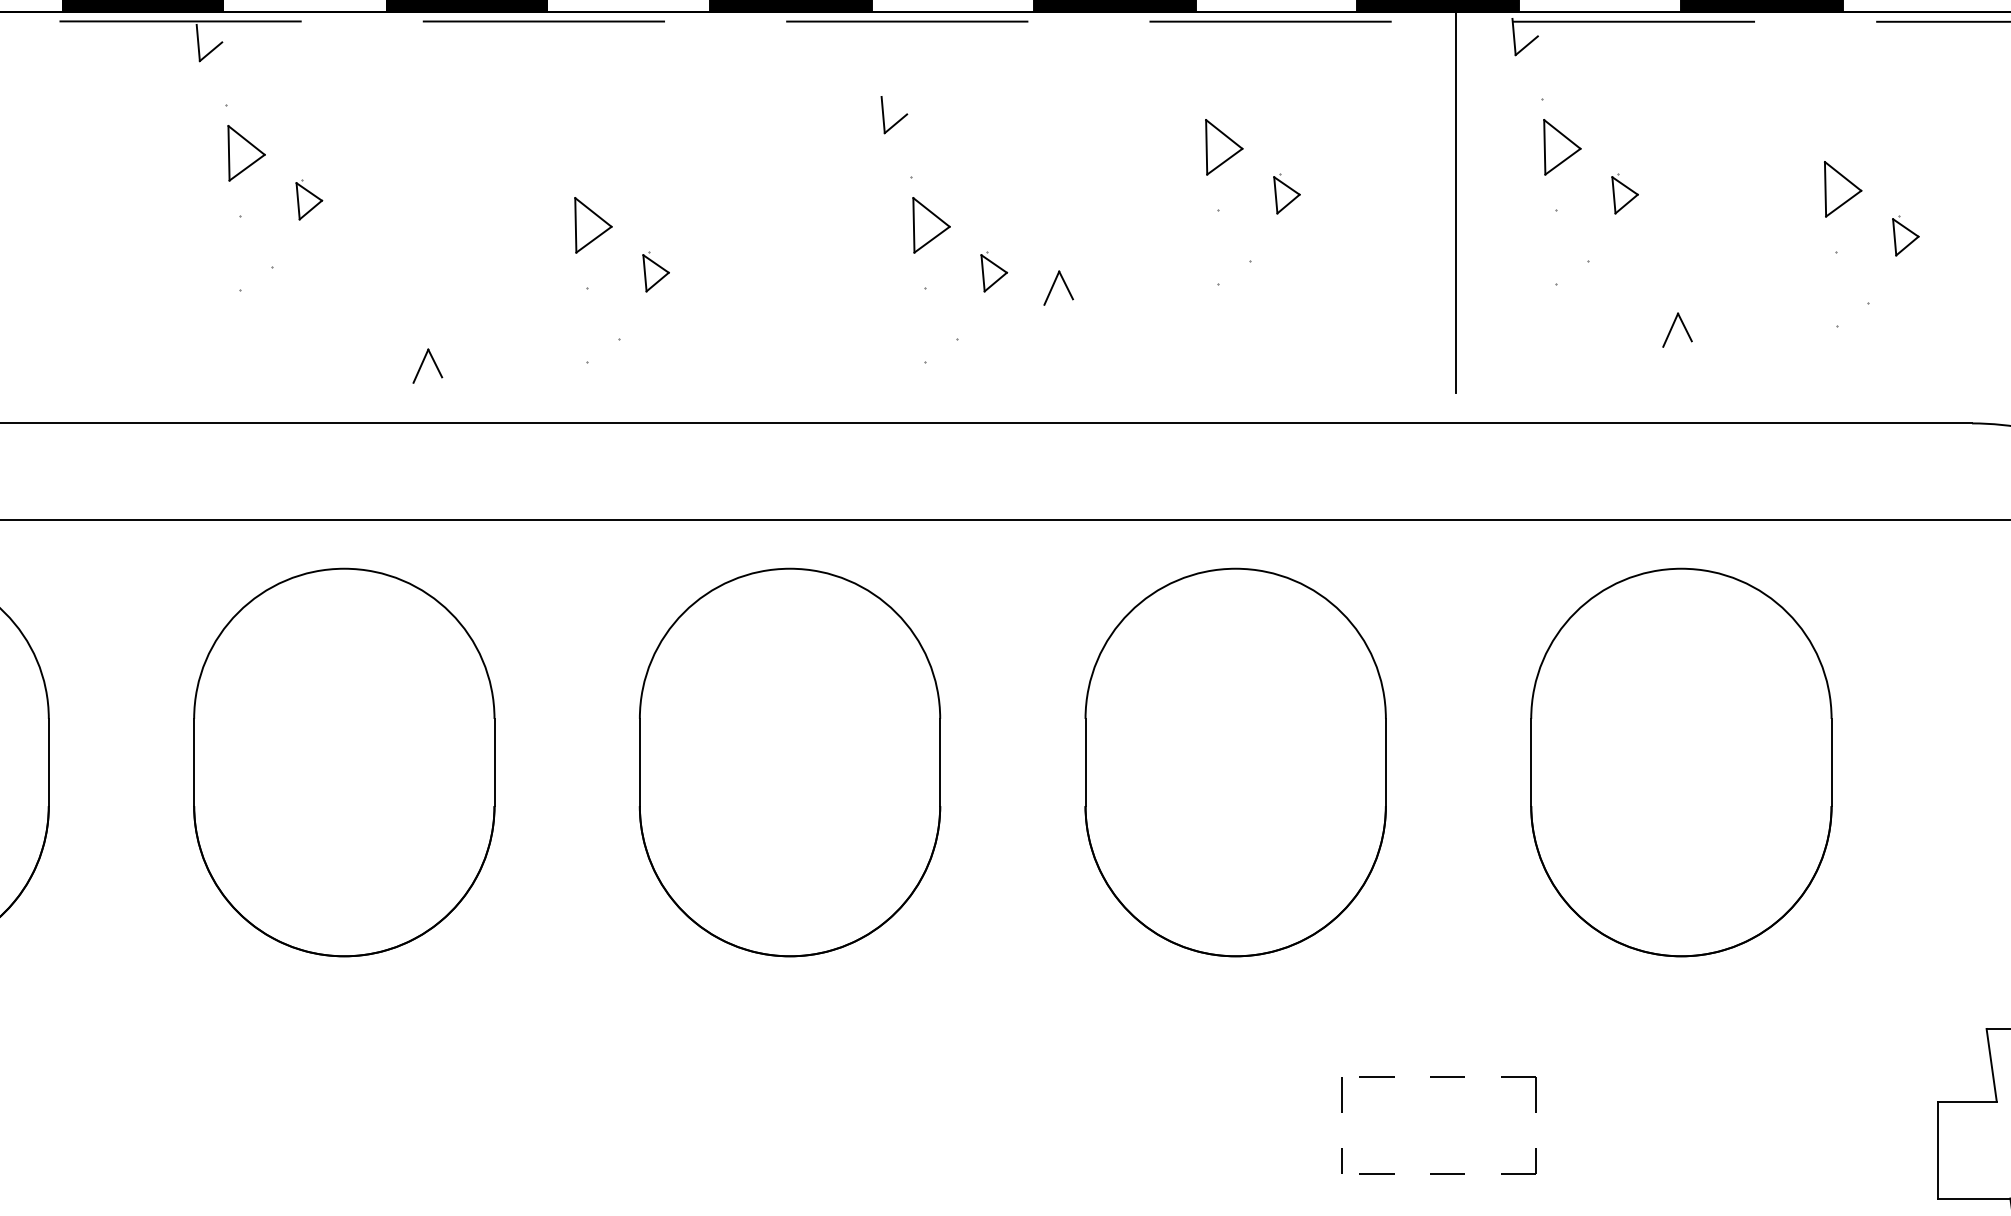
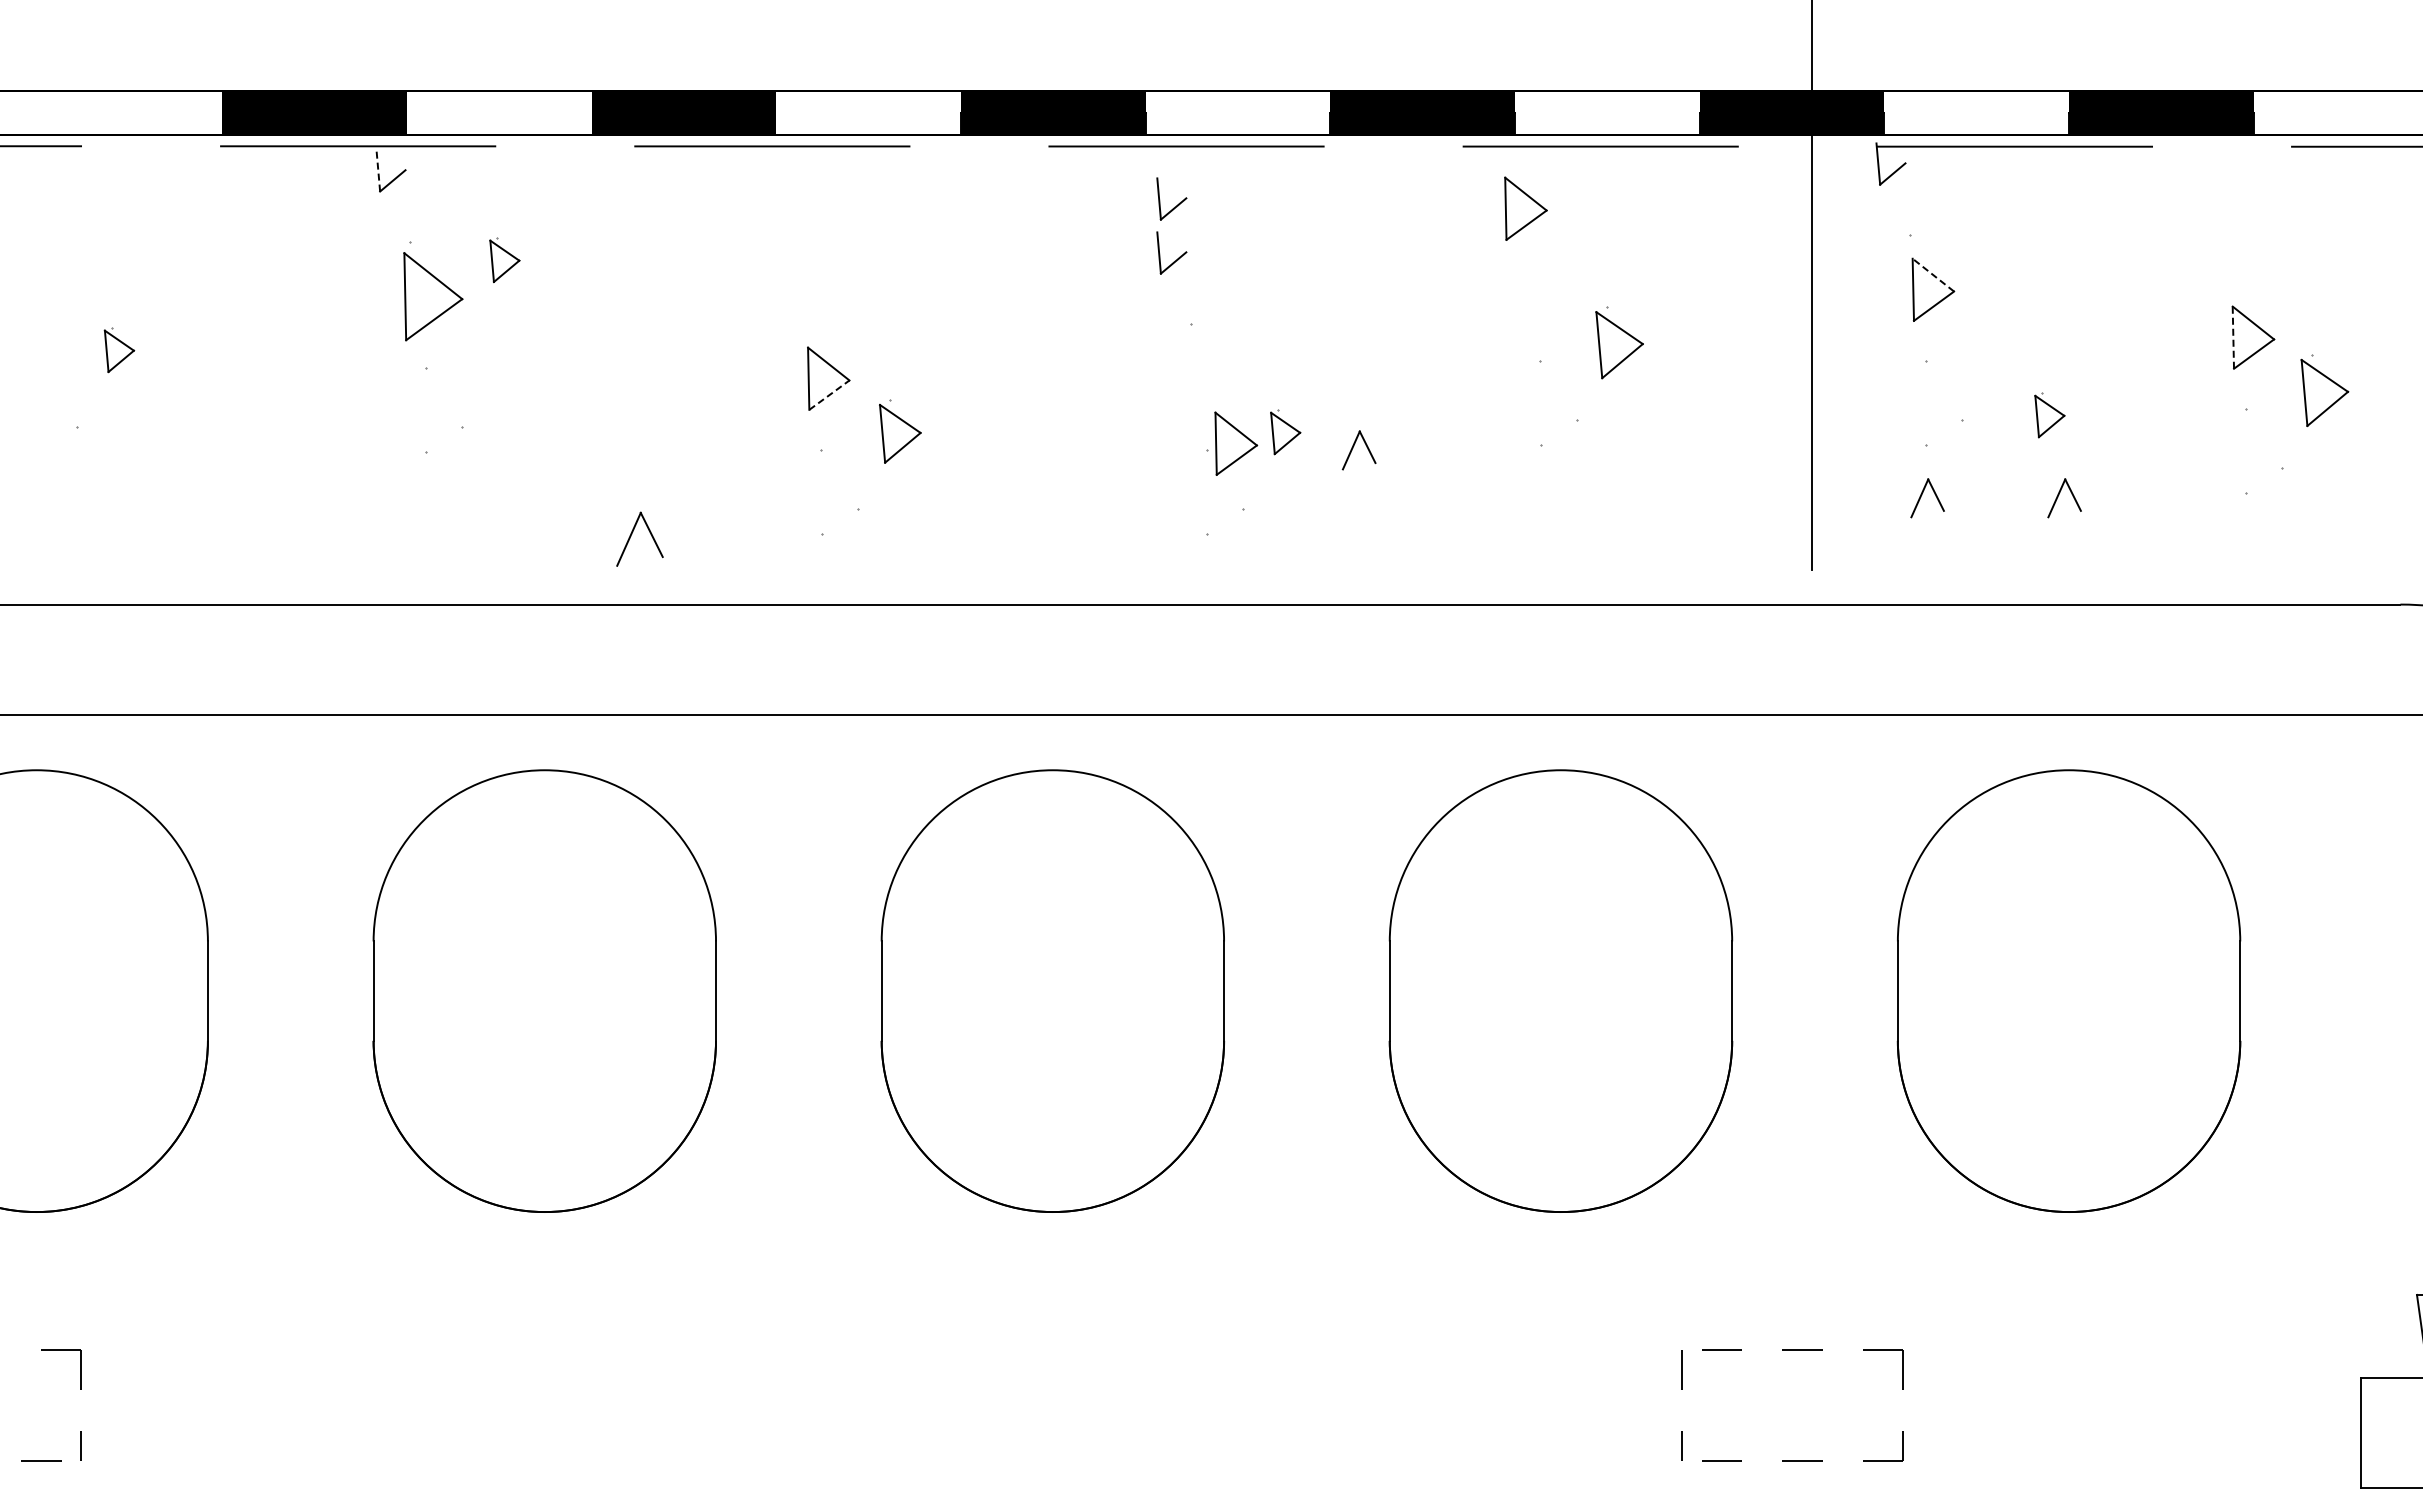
line: (198, 42) -> (378, 170), solid -> dashed
part: (899, 72) -> (1177, 204), added
line: (1561, 133) -> (1932, 274), solid -> dashed
part: (1223, 147) -> (1525, 208), moved
part: (246, 153) -> (433, 296), size x1.4
line: (1825, 189) -> (2233, 337), solid -> dashed
part: (1286, 194) -> (1618, 343), size x1.6
part: (1624, 194) -> (2049, 415), moved
part: (308, 200) -> (504, 260), moved
part: (931, 225) -> (1236, 443), moved
part: (1905, 236) -> (2324, 391), size x1.6
line: (594, 240) -> (829, 395), solid -> dashed
part: (655, 272) -> (899, 432), size x1.4
part: (1557, 330) -> (1927, 498), added
part: (427, 366) -> (639, 539), size x1.4

